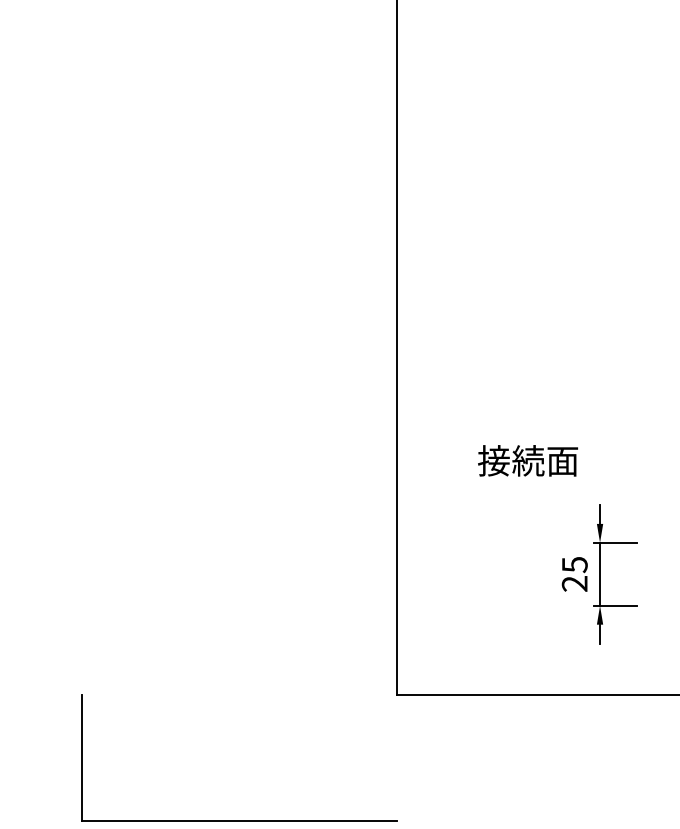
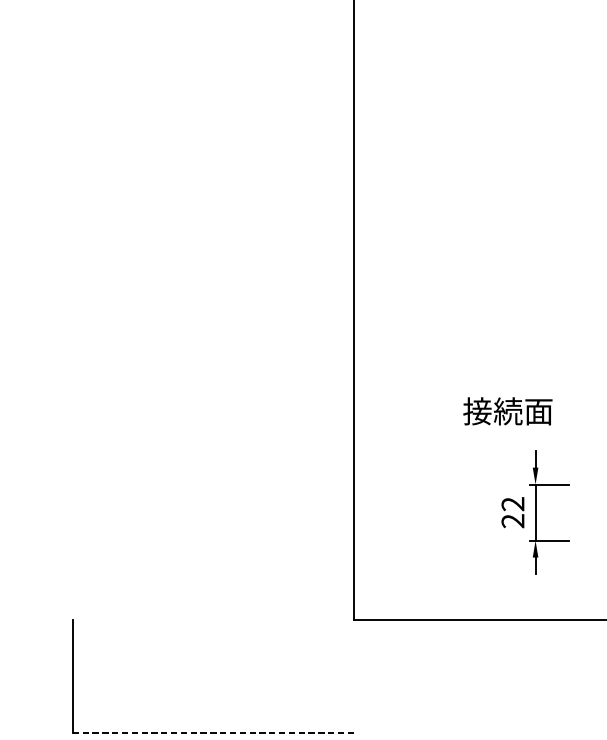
text: (527, 460) -> (507, 411), moved
text: (574, 565) -> (512, 504), 25 -> 22
line: (238, 820) -> (212, 732), solid -> dashed

